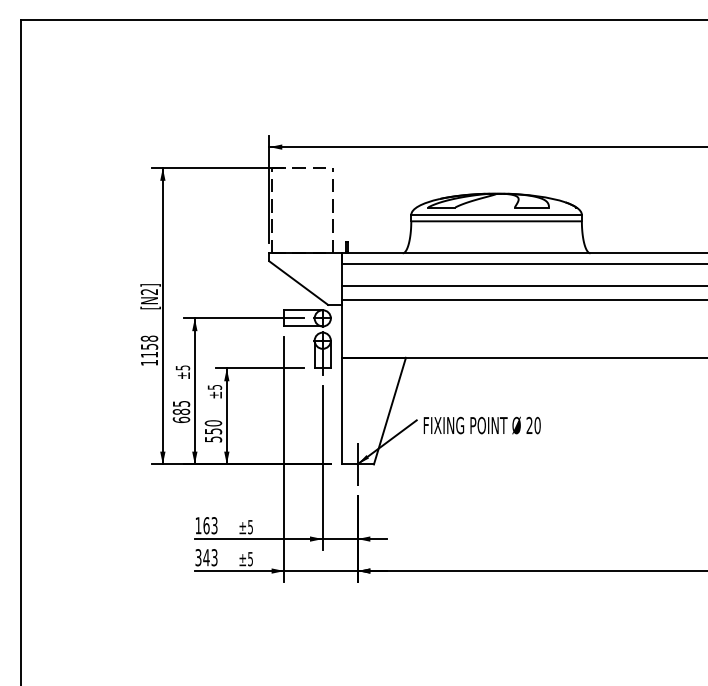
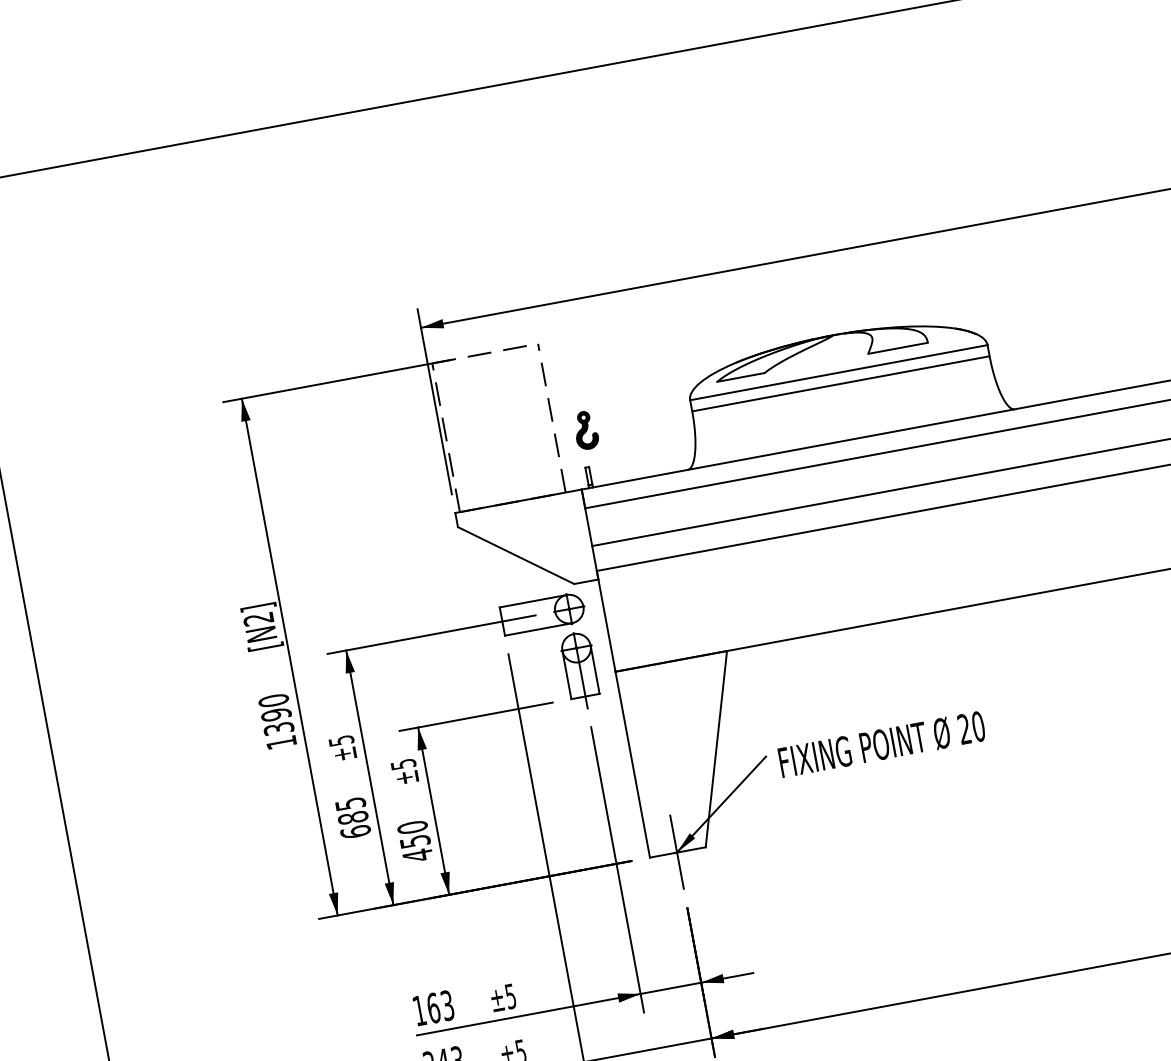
part: (350, 220) -> (585, 429), added
text: (149, 346) -> (276, 714), 1158 -> 1390
text: (213, 439) -> (417, 855), 550 -> 450

